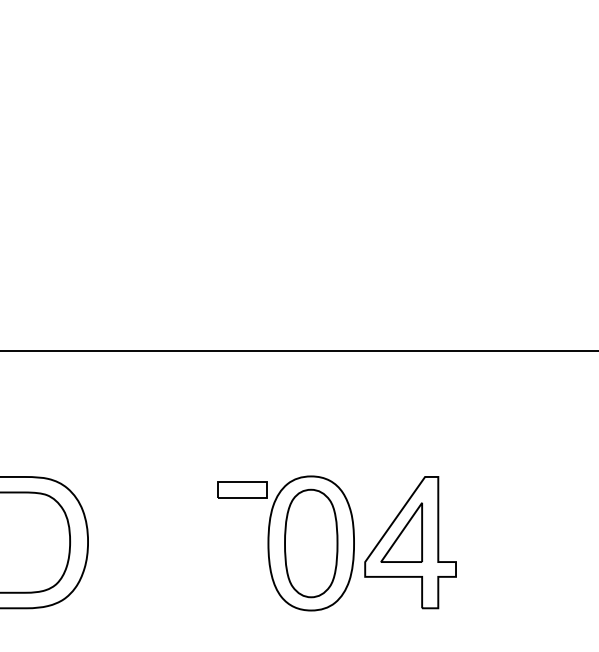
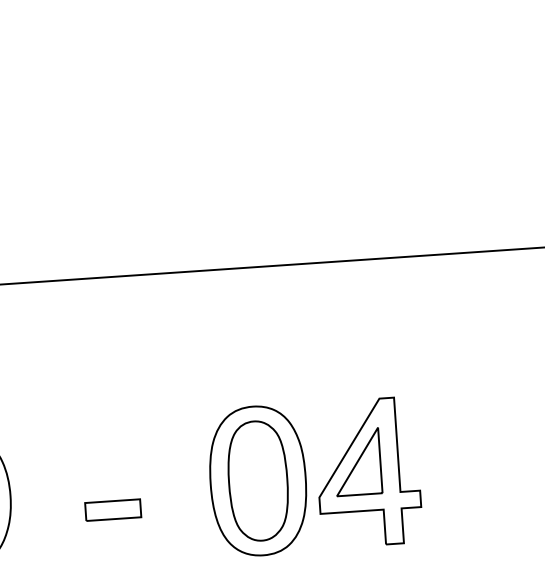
part: (242, 489) -> (113, 509), moved

